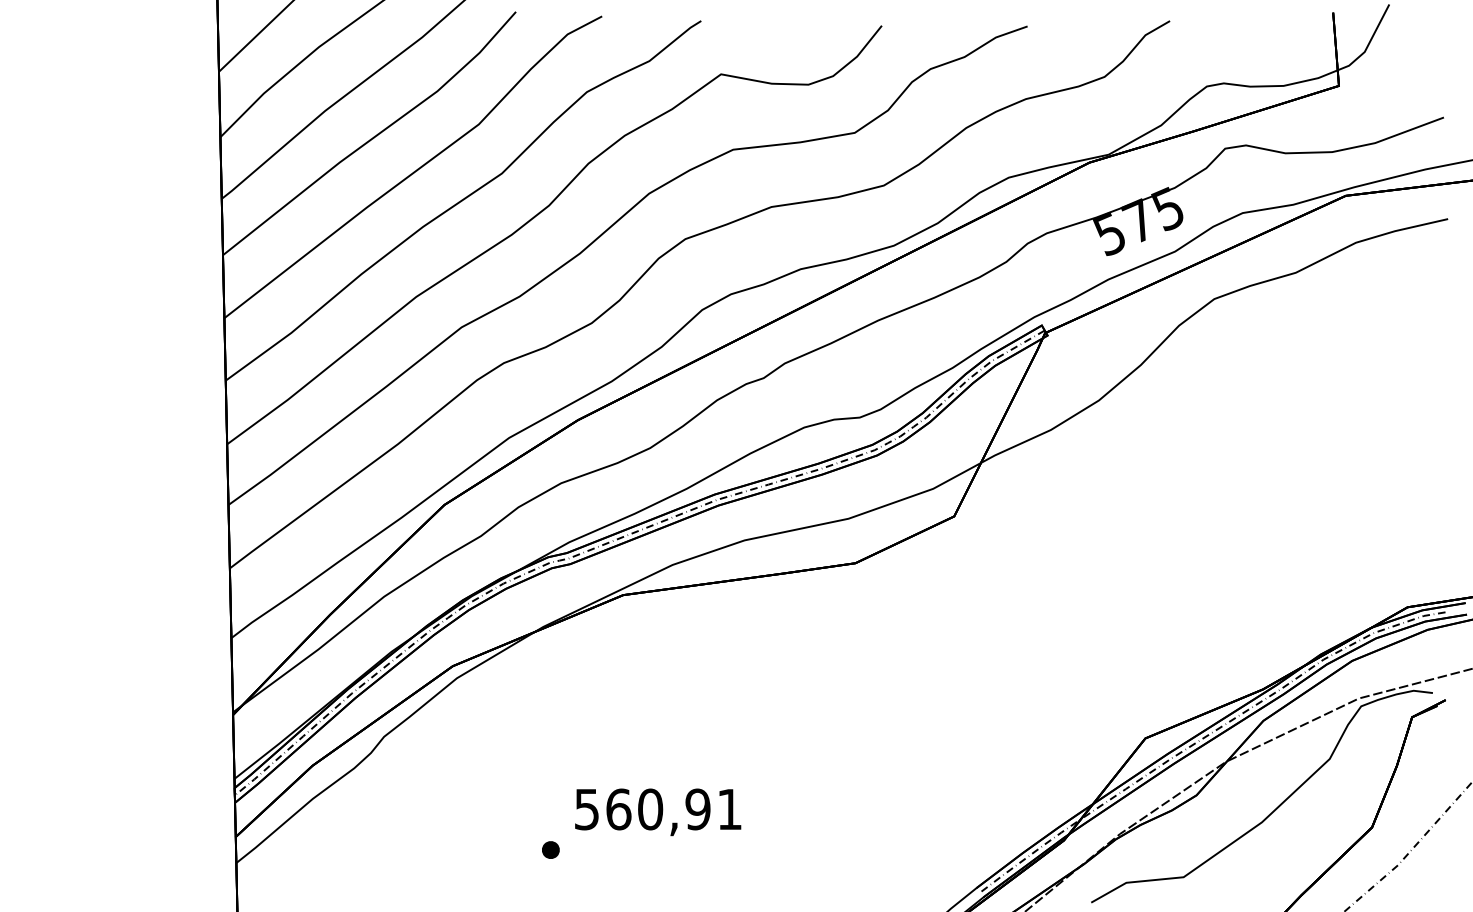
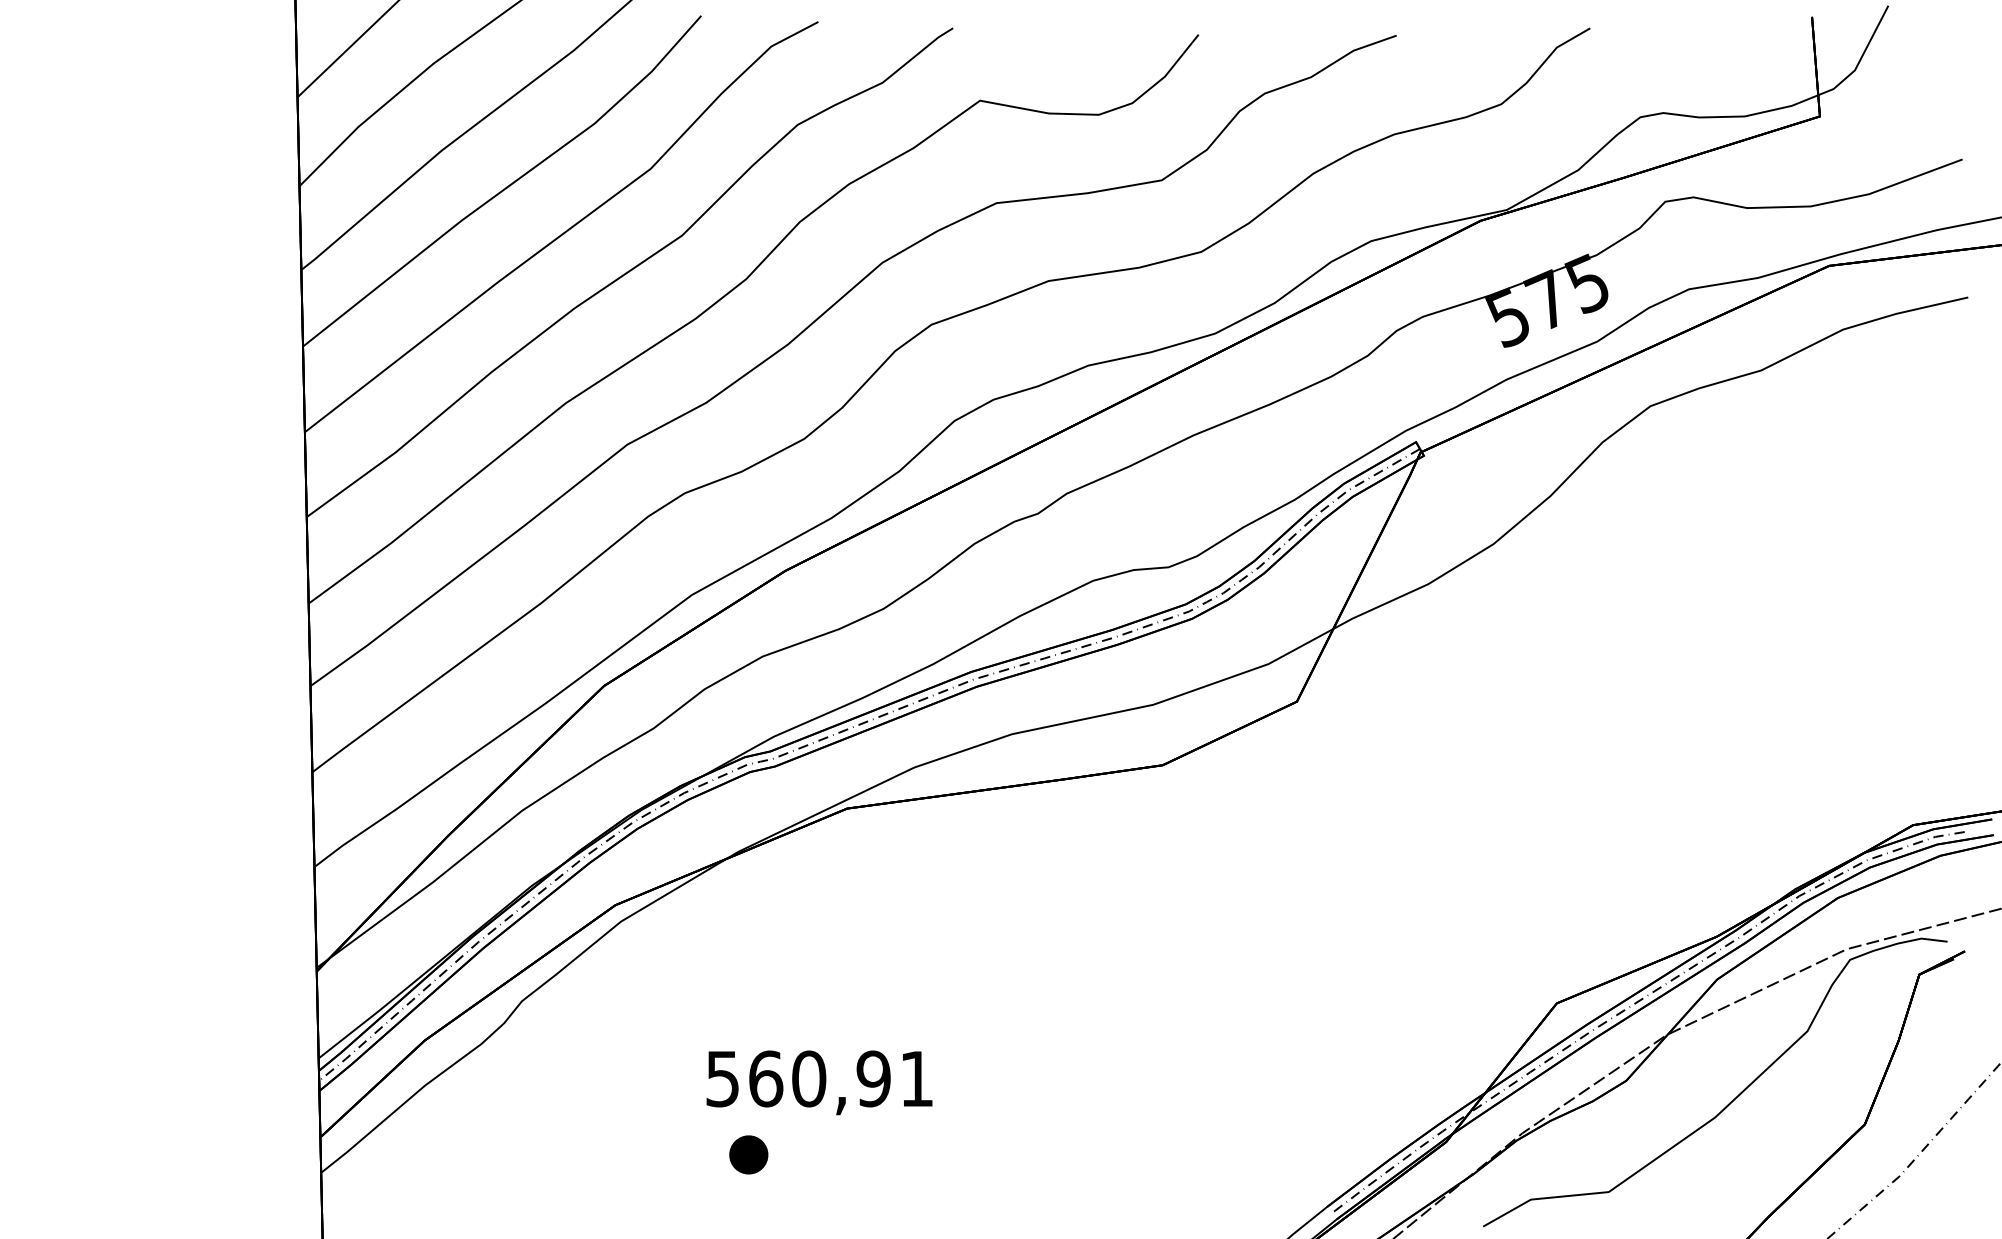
text: (658, 812) -> (819, 1082), moved
part: (550, 850) -> (748, 1155), size x1.6

